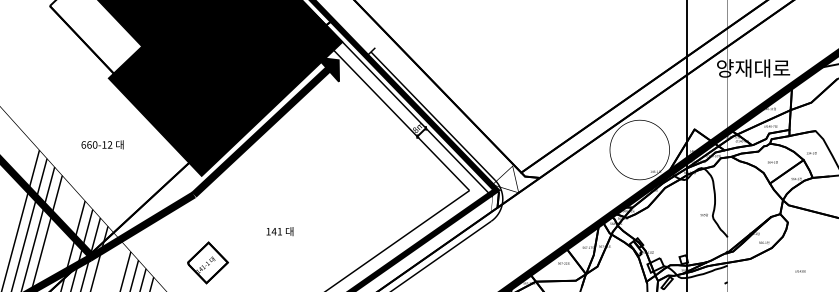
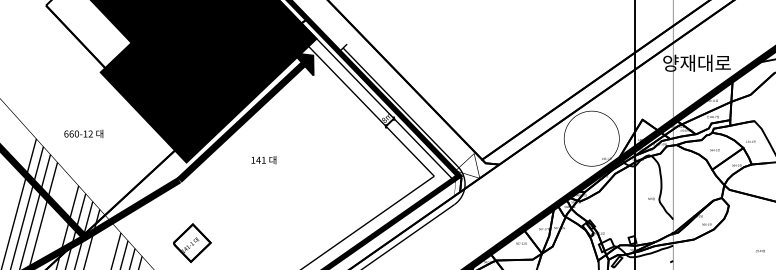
text: (102, 144) -> (83, 133), moved
text: (279, 231) -> (263, 160), moved
text: (800, 271) -> (760, 251), moved

